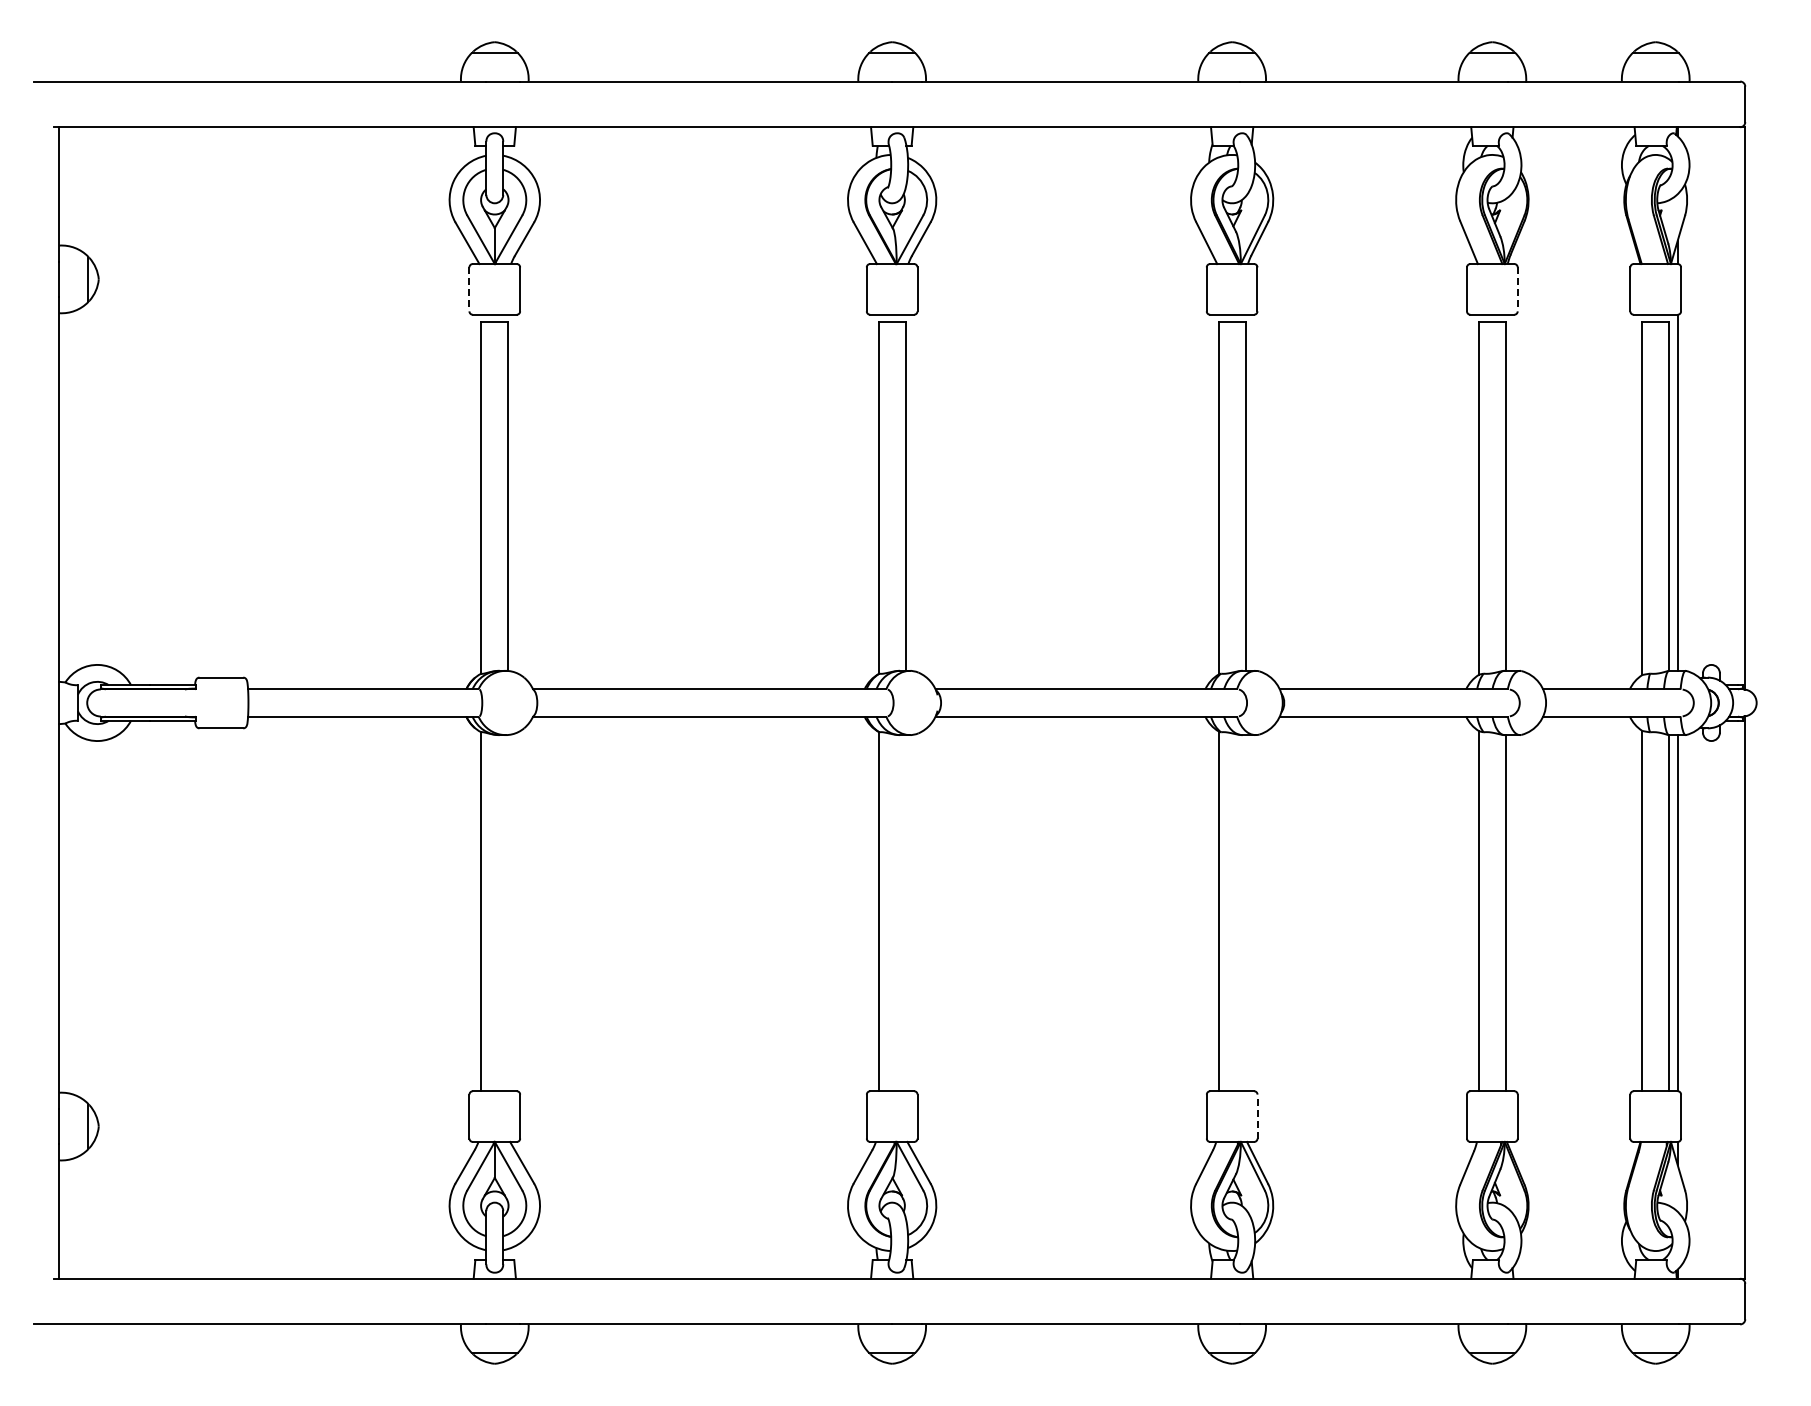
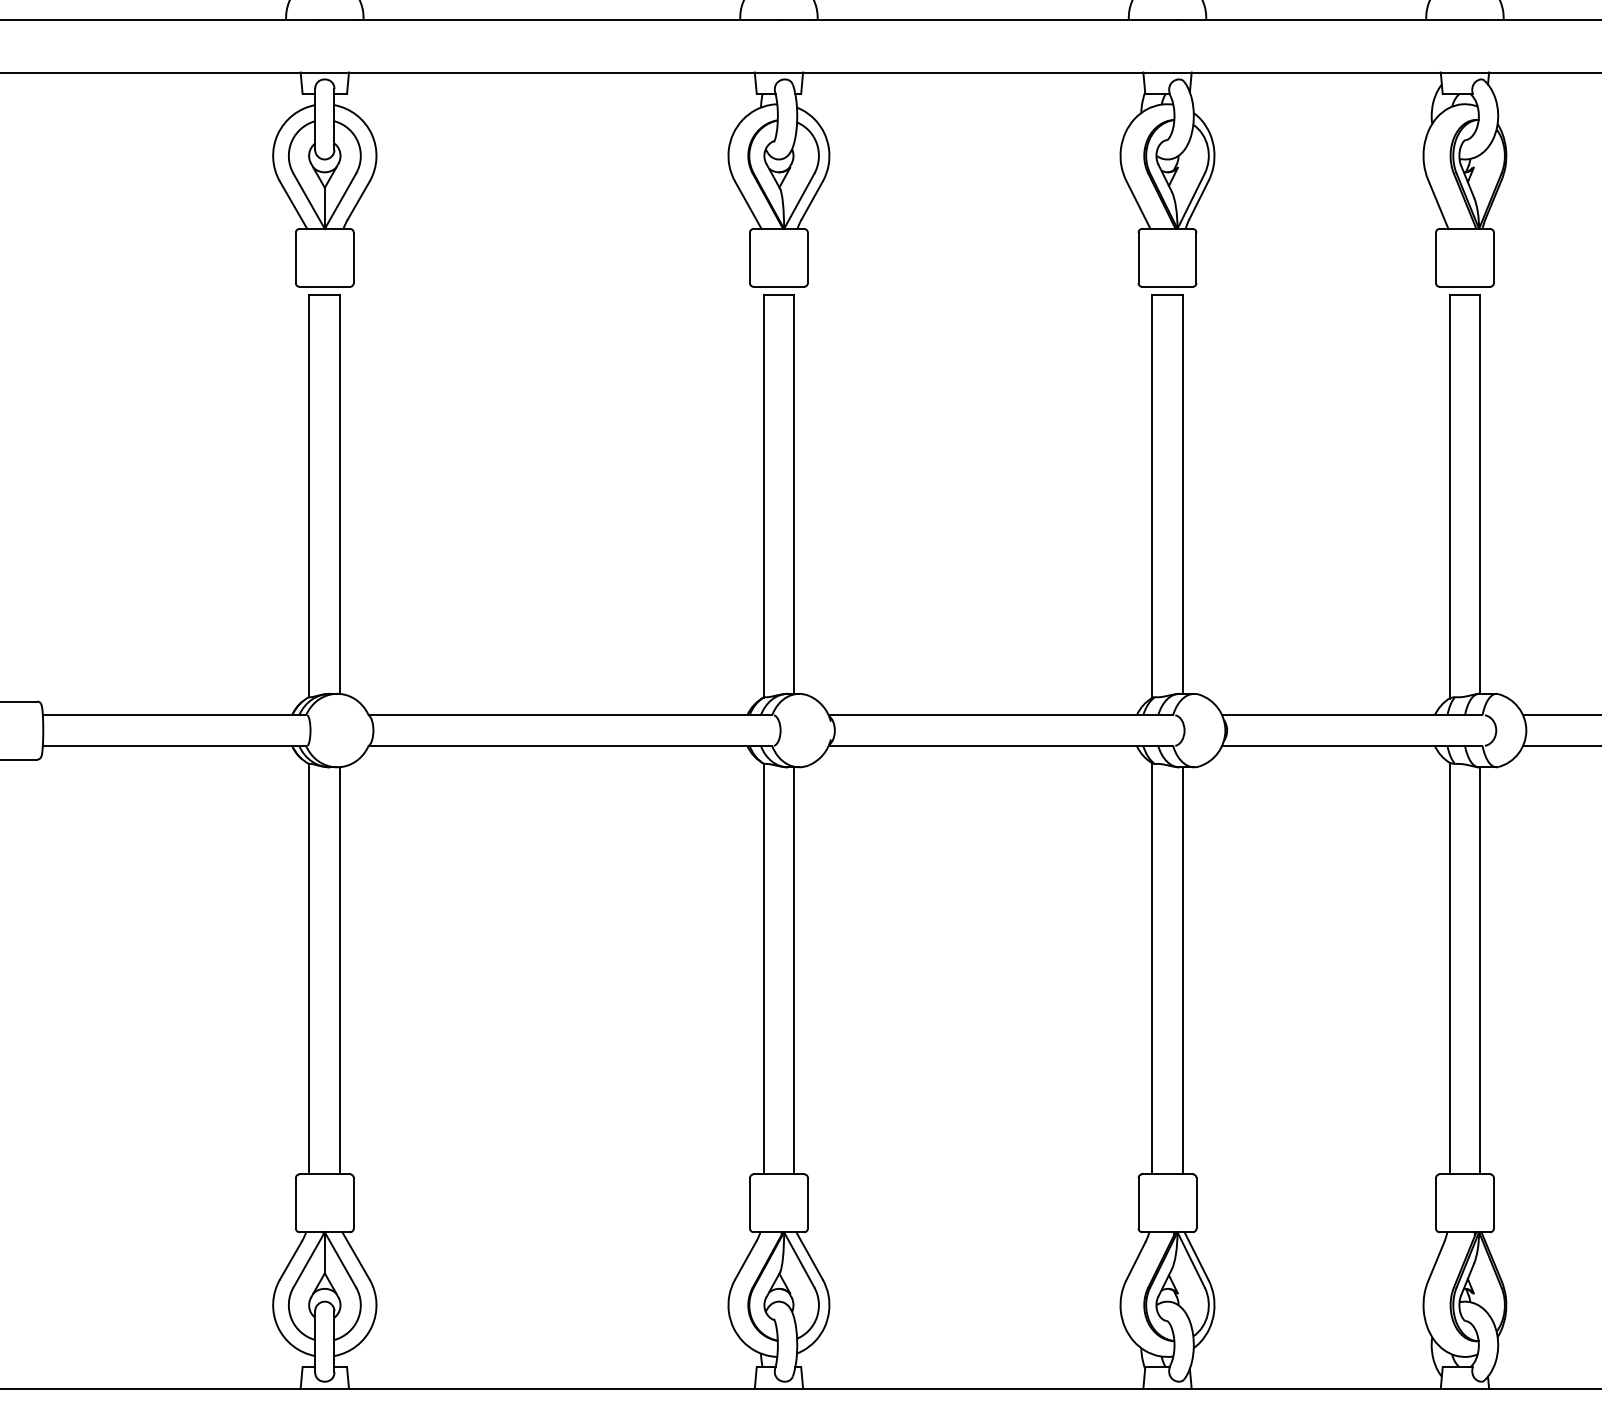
line: (469, 289) -> (295, 258), dashed -> solid
line: (1517, 289) -> (1493, 258), dashed -> solid
line: (508, 913) -> (340, 971), added
line: (905, 913) -> (794, 971), added
line: (1245, 913) -> (1182, 971), added
line: (1257, 1116) -> (1196, 1203), dashed -> solid

